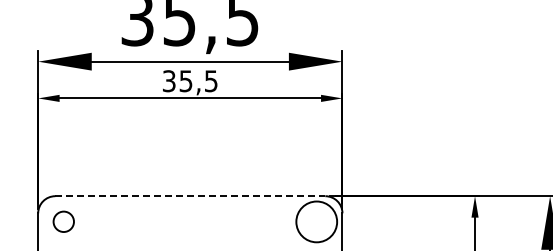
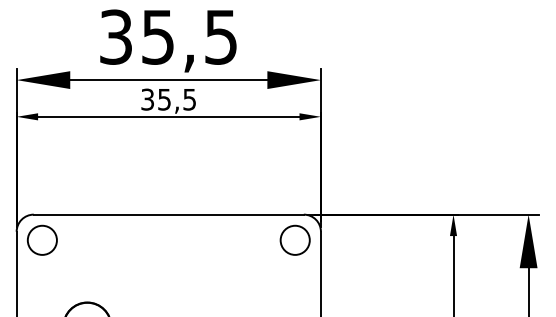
line: (190, 196) -> (168, 214), dashed -> solid
circle: (63, 221) -> (41, 239), size x1.43
circle: (316, 221) -> (294, 239), size x0.71

